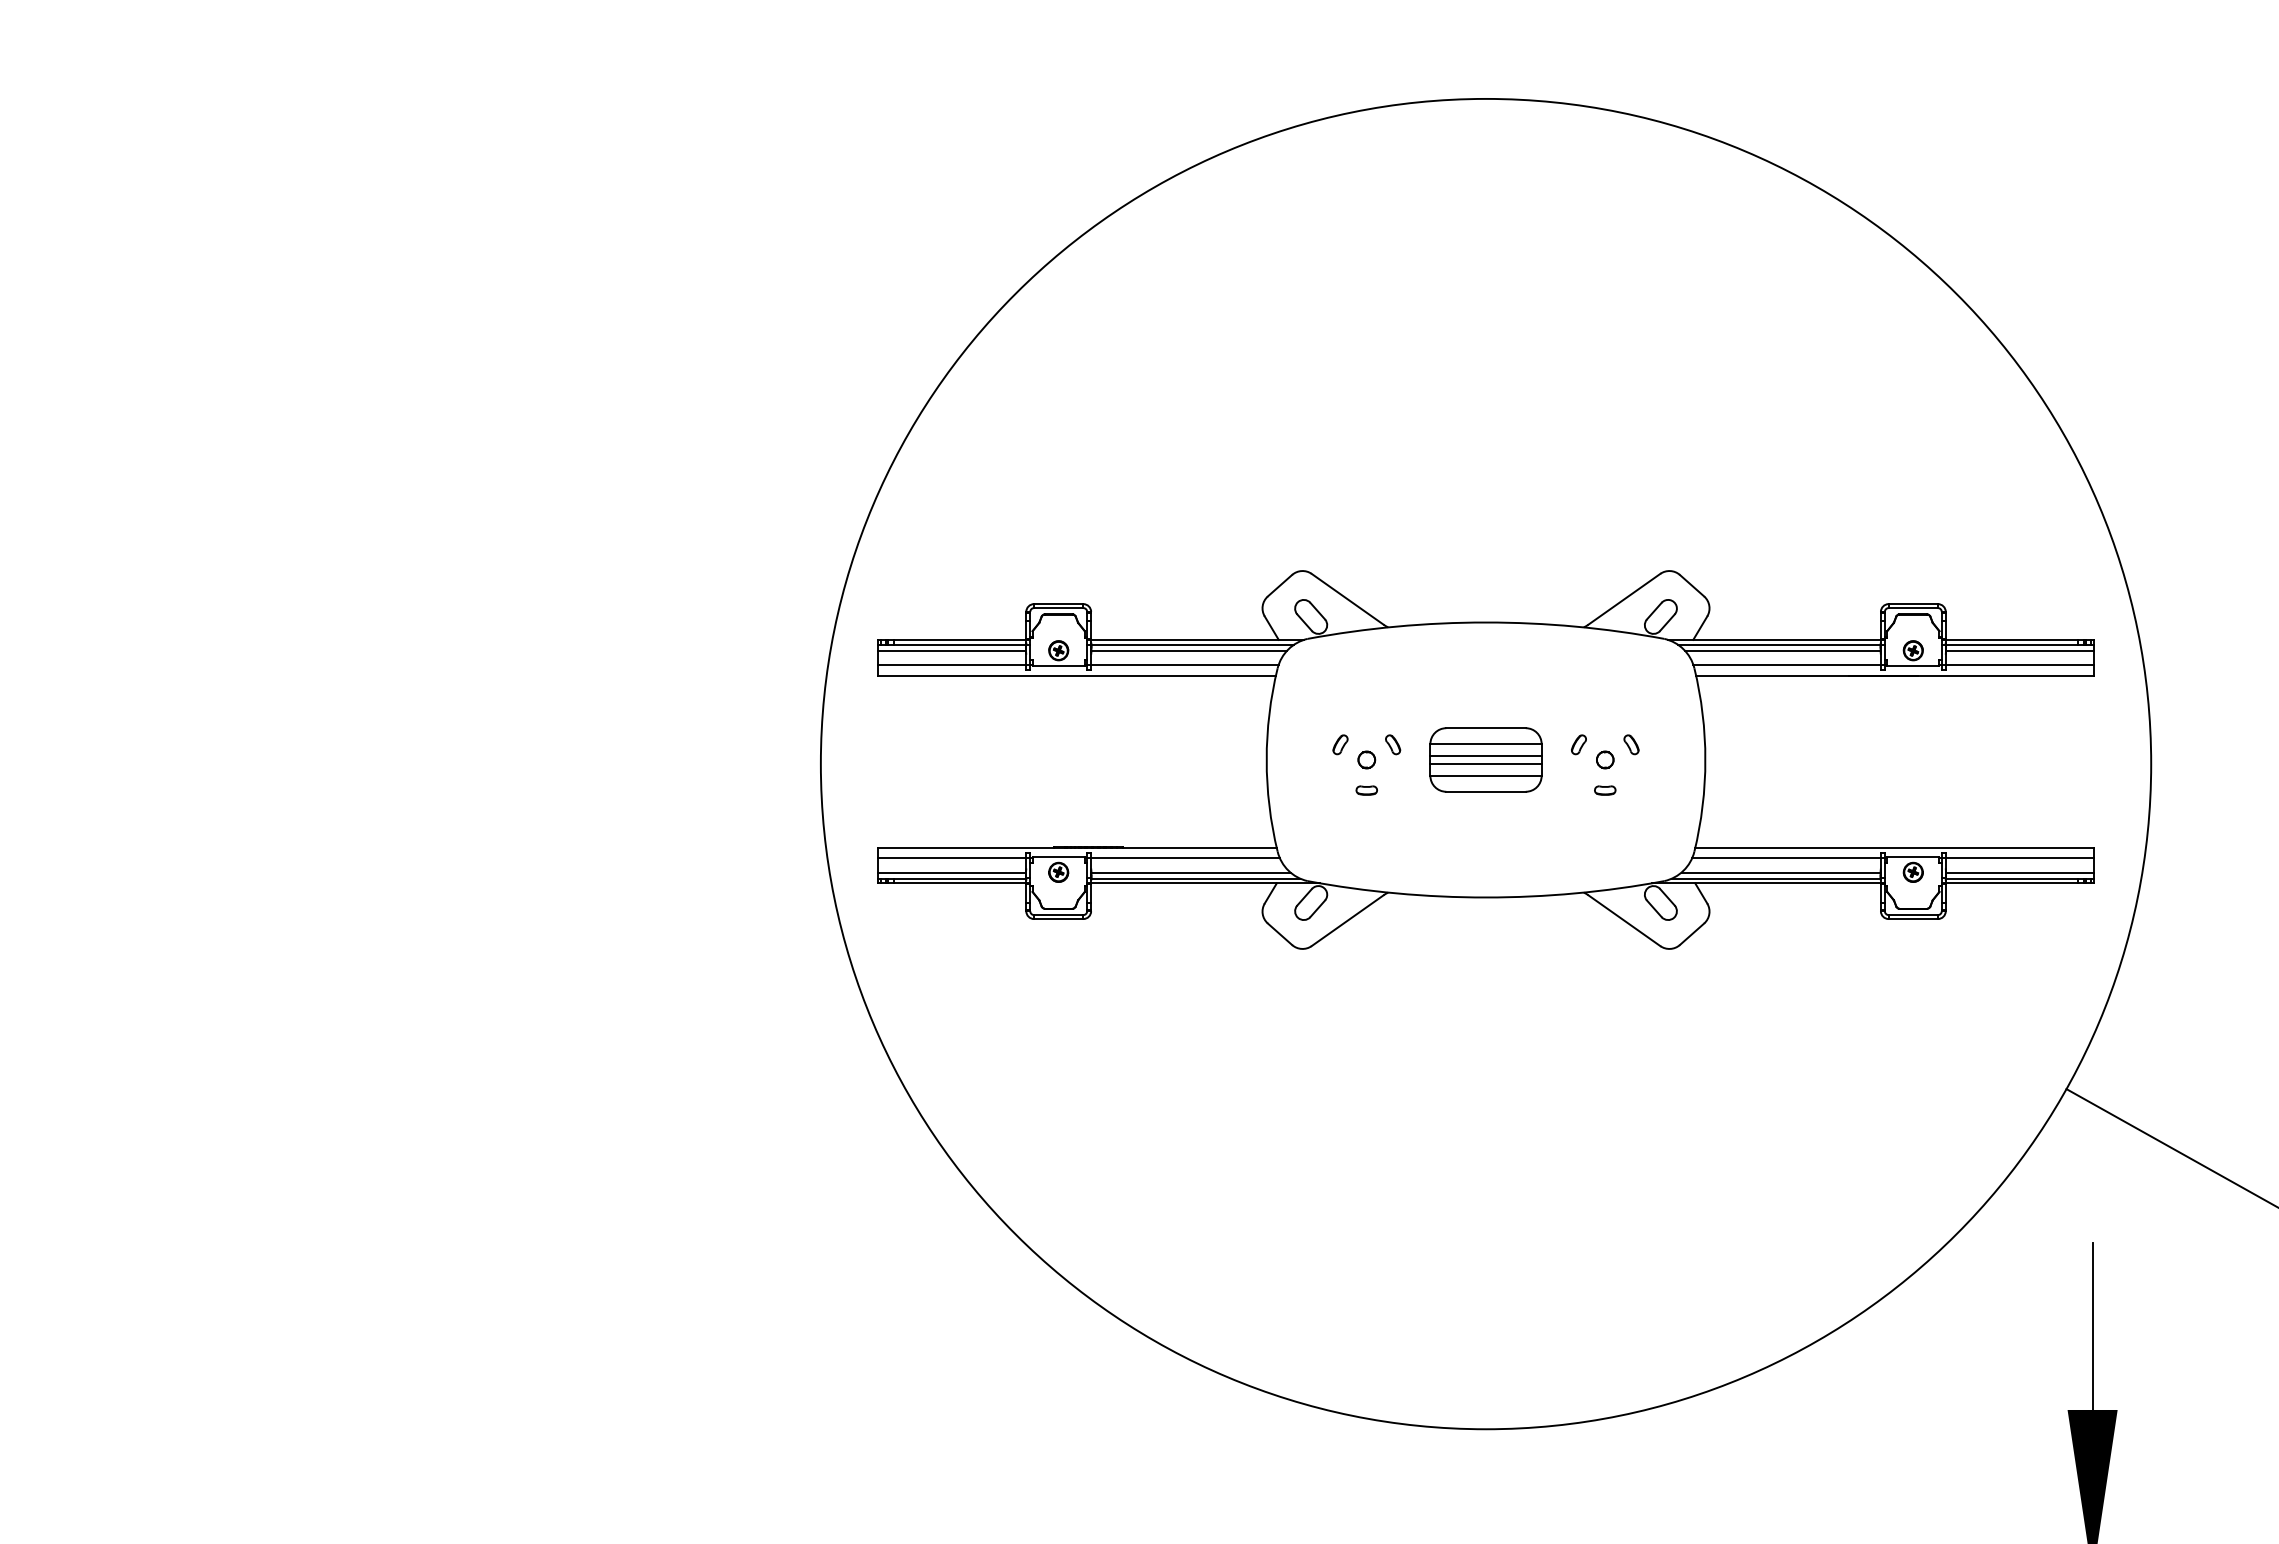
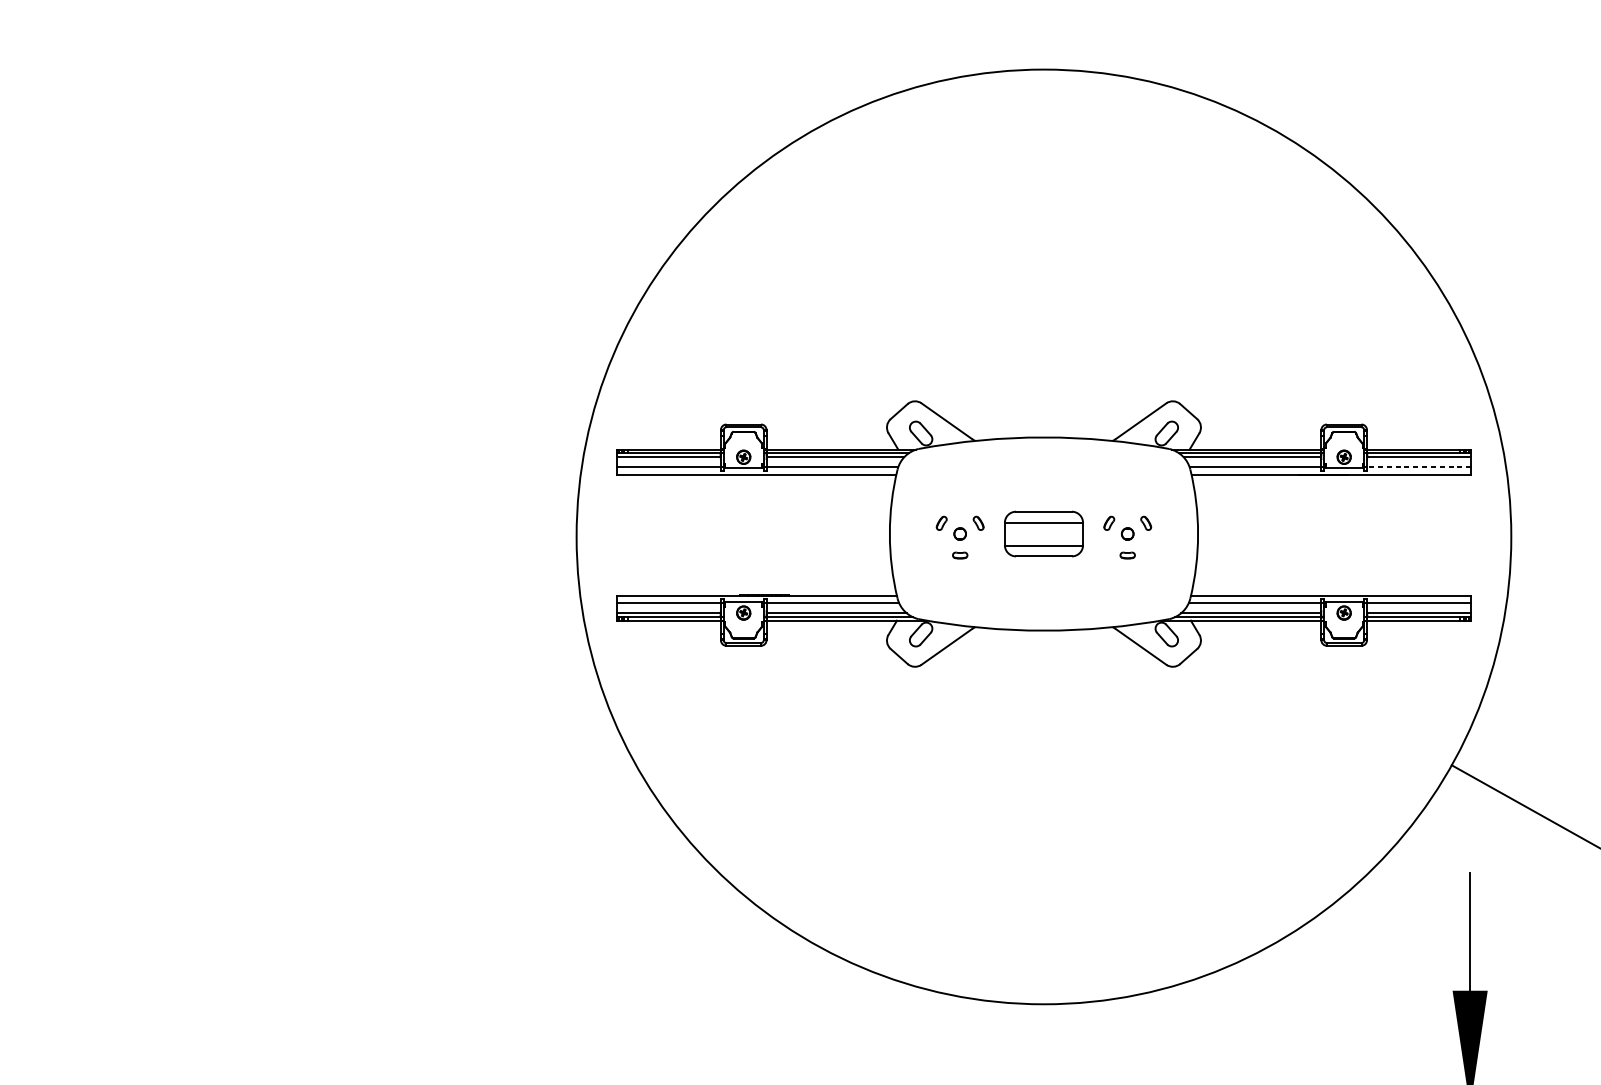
line: (2019, 664) -> (1418, 466), solid -> dashed
line: (1485, 755) -> (1043, 530), removed
line: (1485, 764) -> (1043, 537), removed

